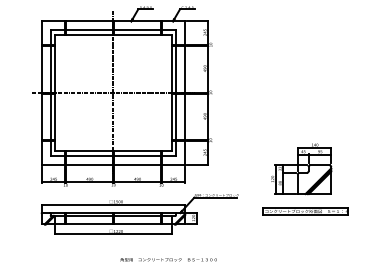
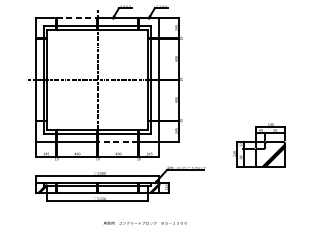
line: (89, 21) -> (77, 18), solid -> dashed
line: (136, 164) -> (117, 141), solid -> dashed
part: (305, 211) -> (262, 181), removed

